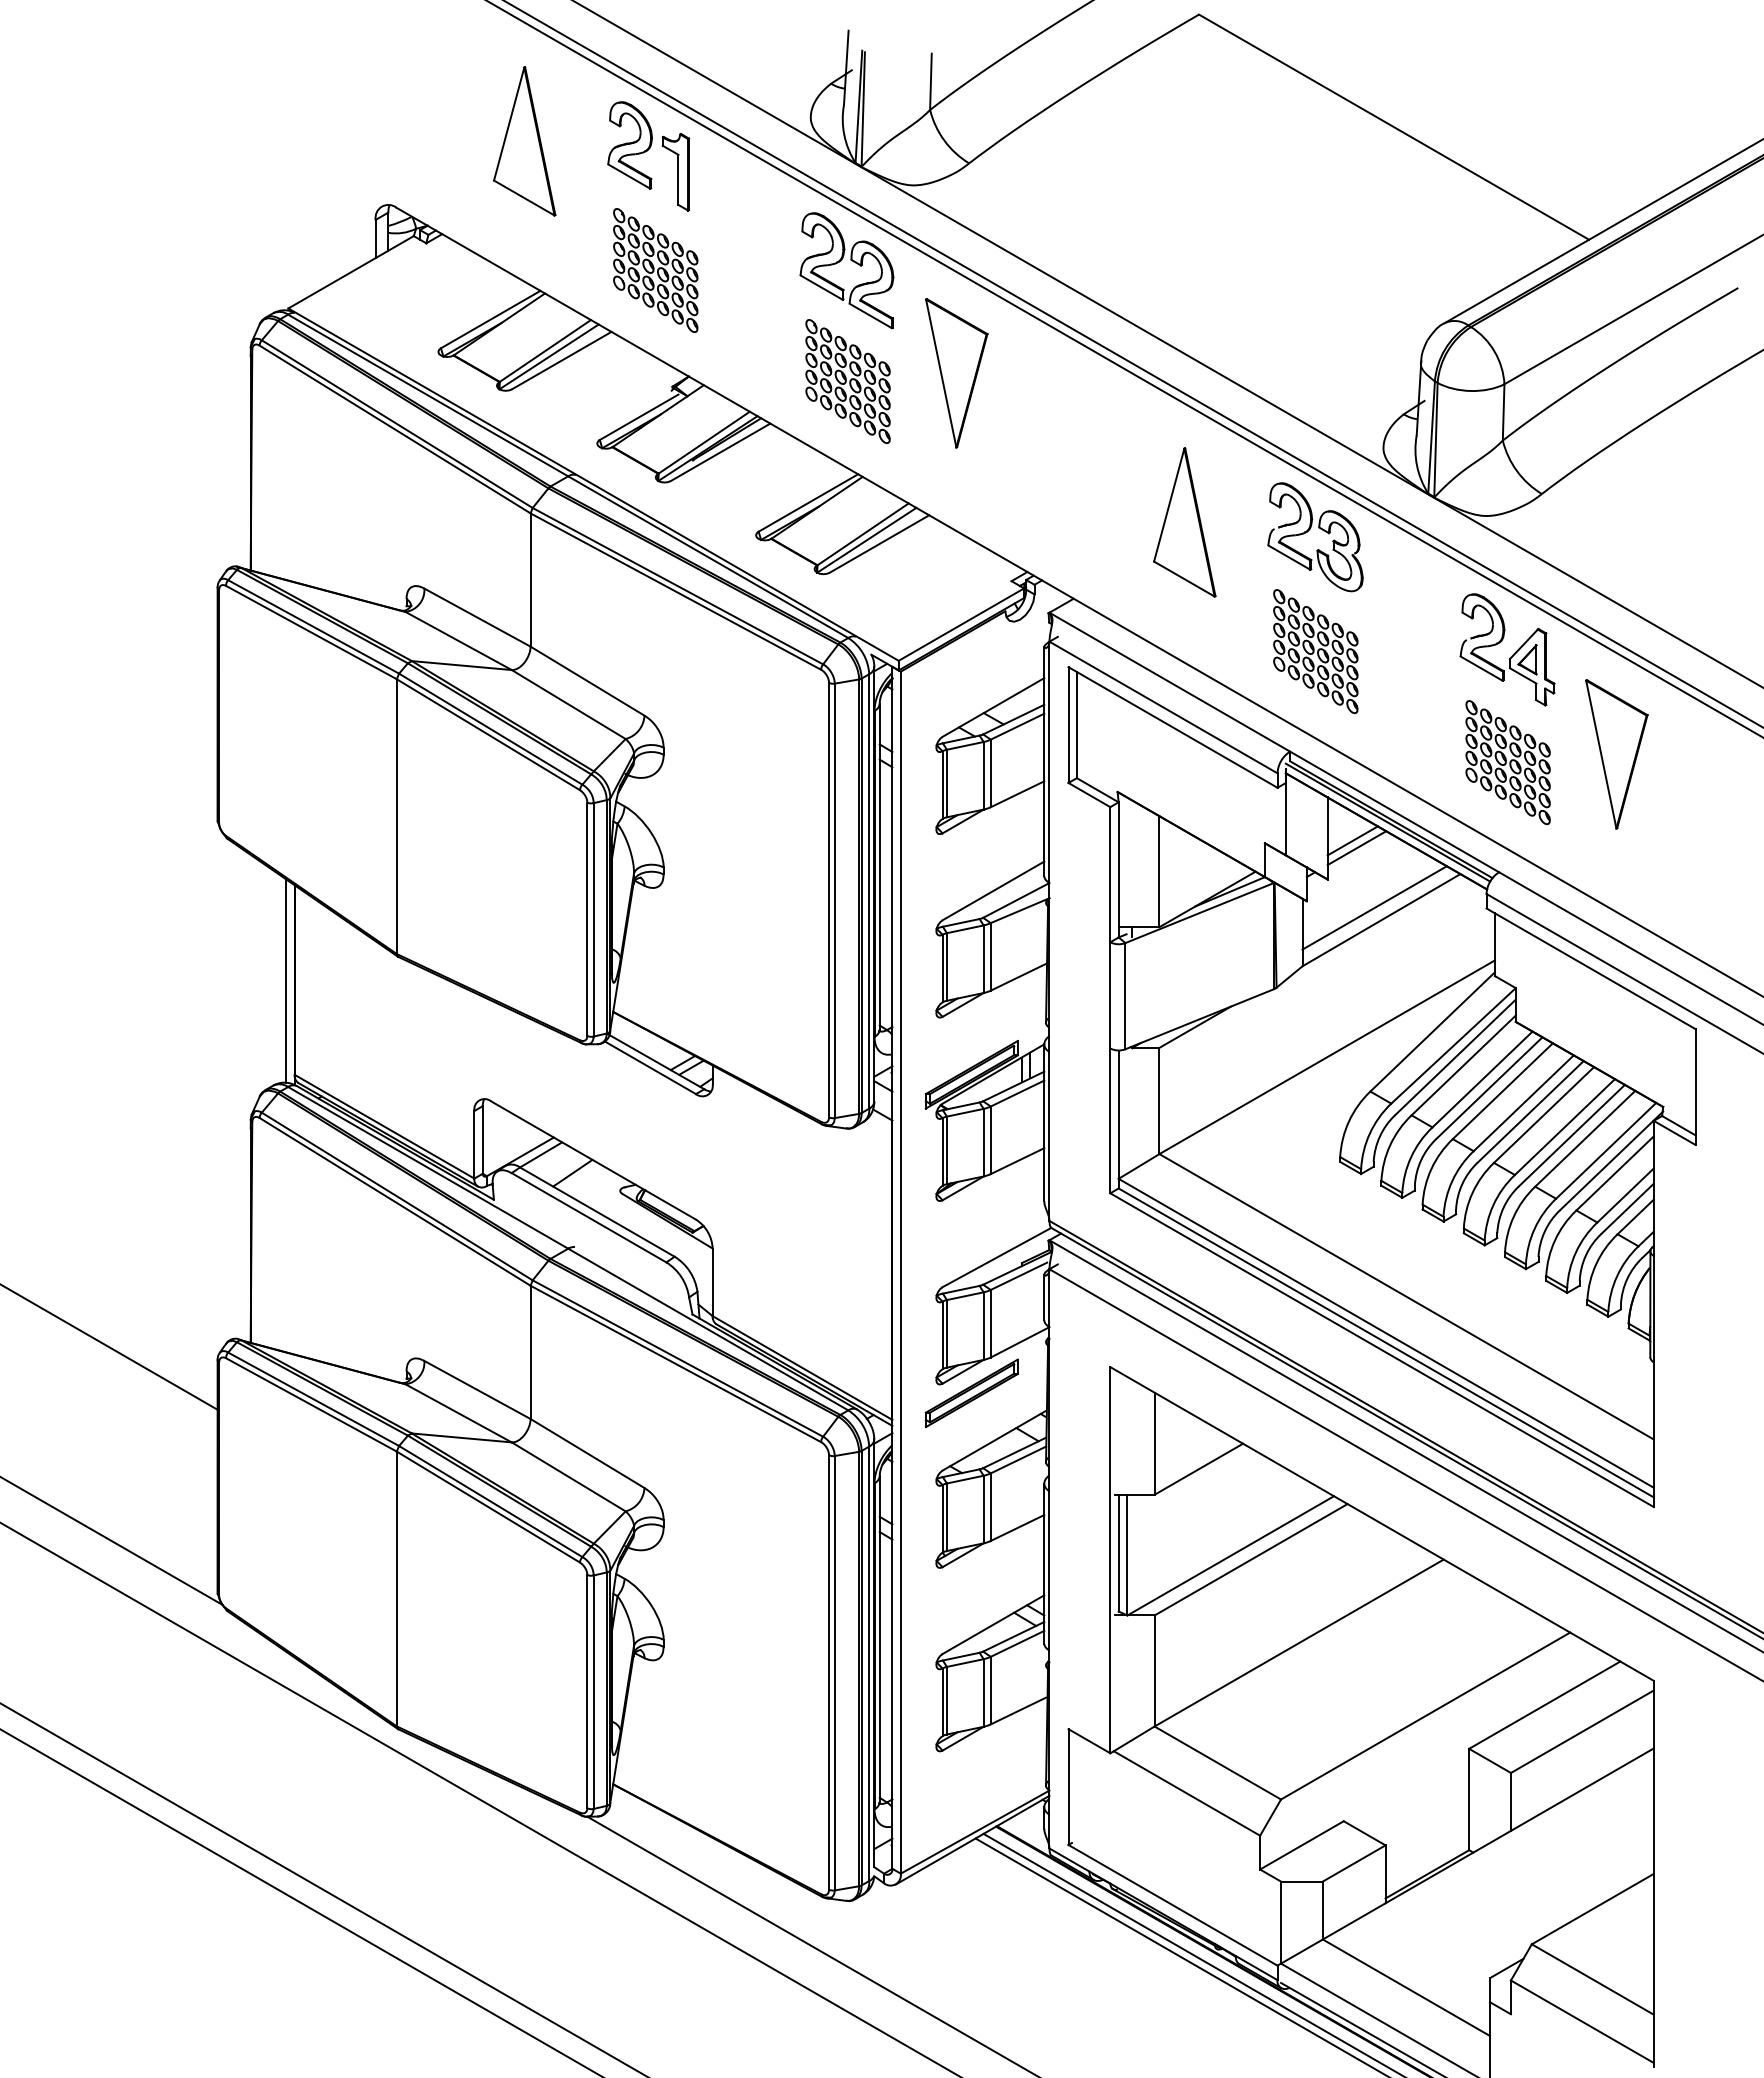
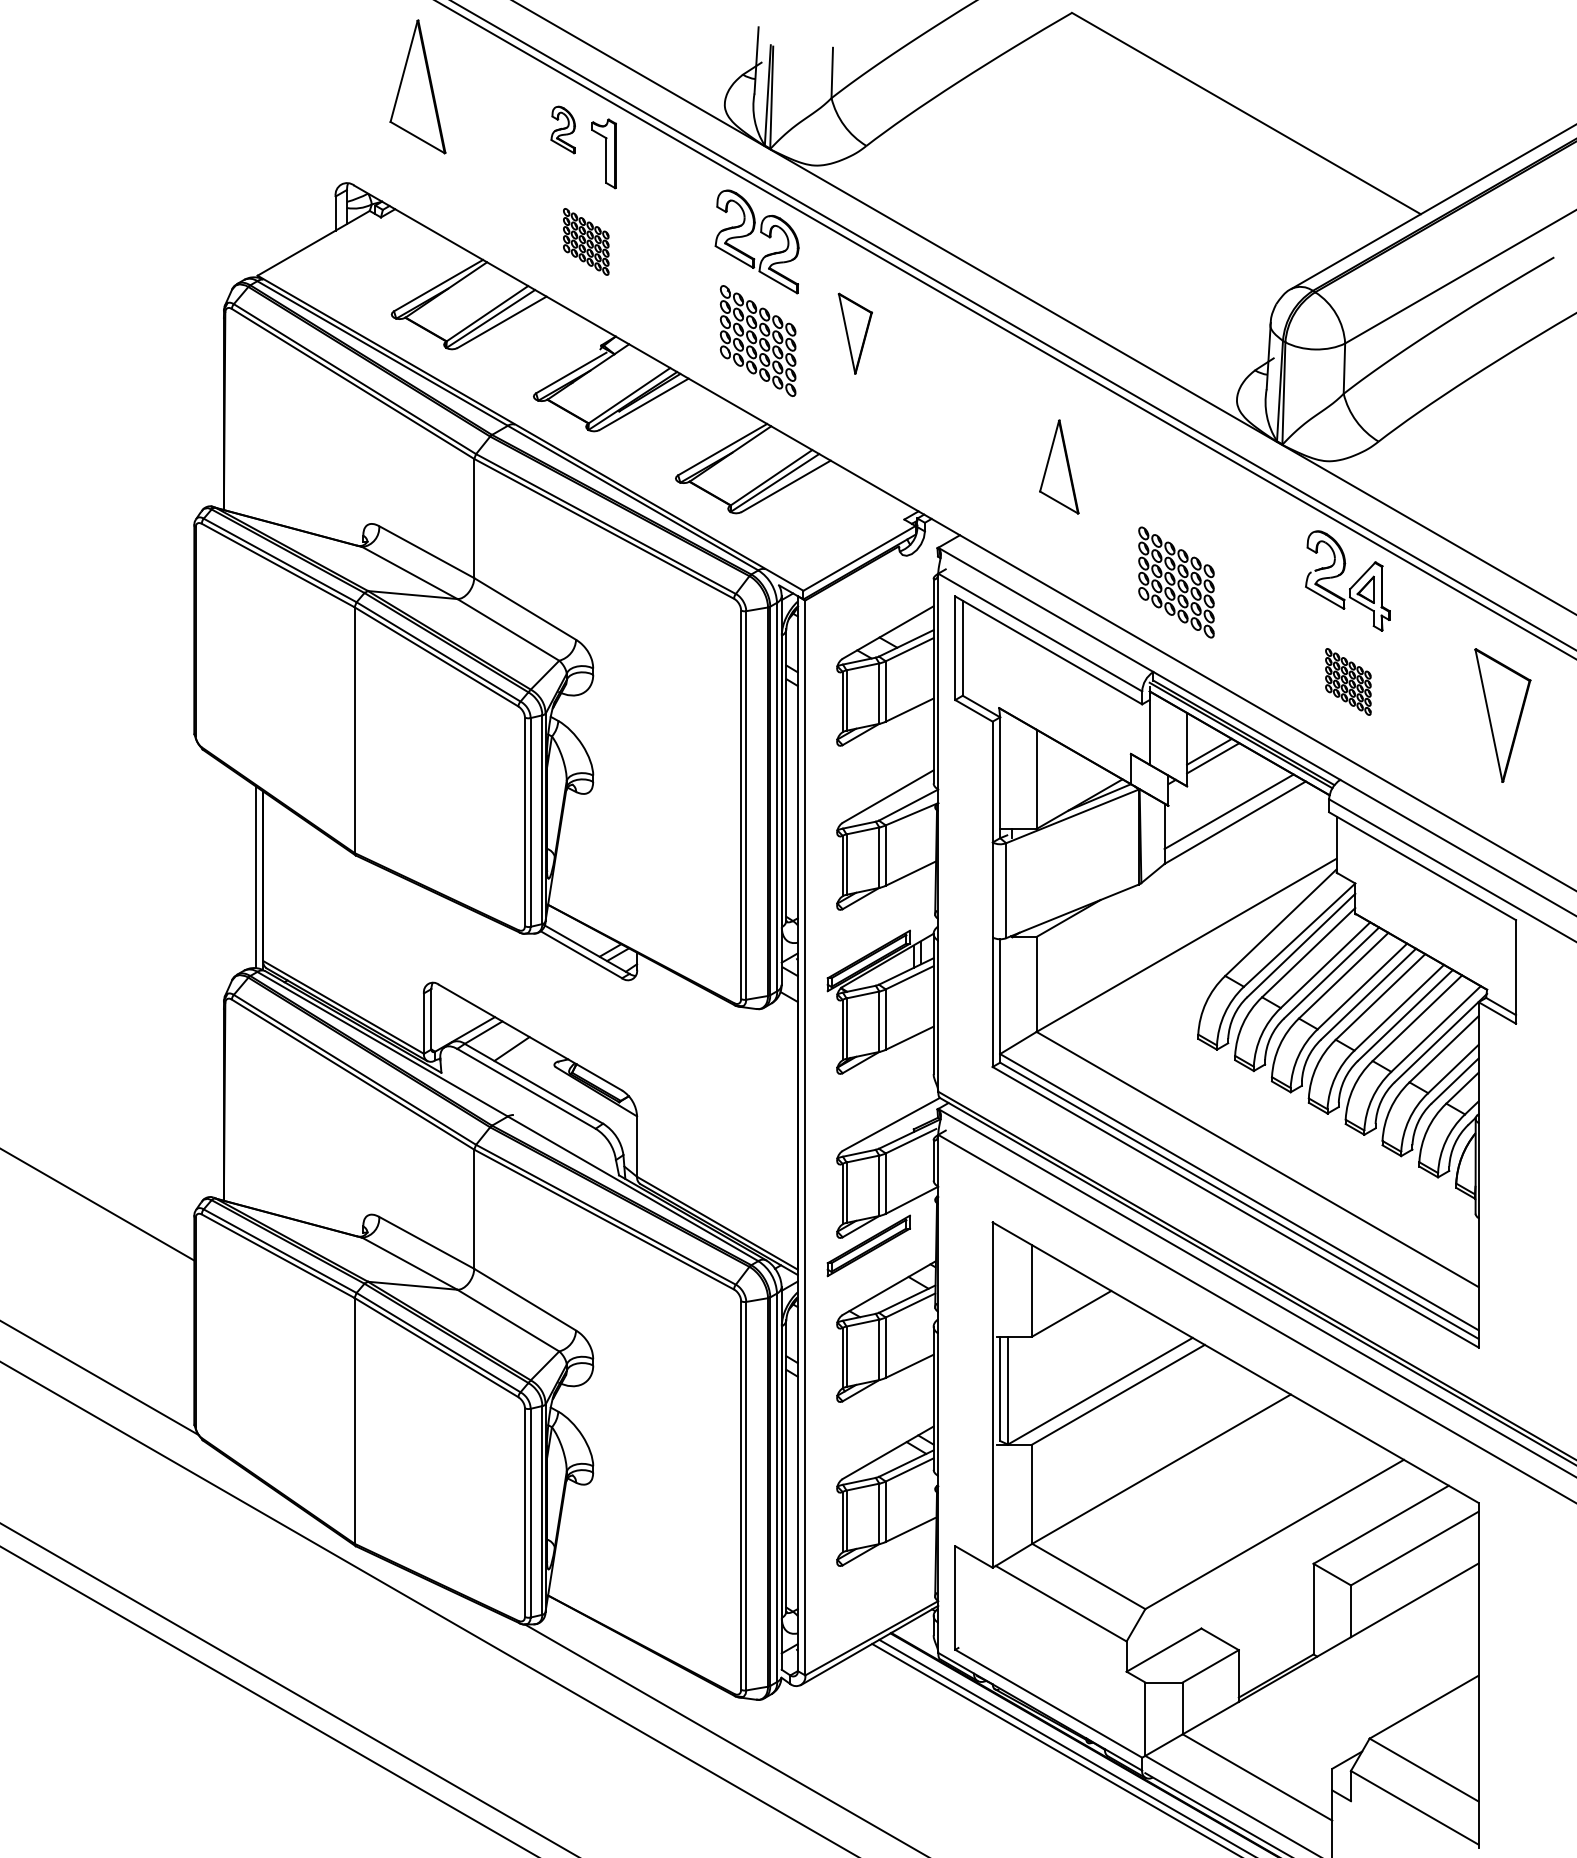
part: (524, 141) -> (417, 87), moved
part: (629, 145) -> (562, 129), size x0.6
part: (655, 270) -> (585, 241), size x0.6
part: (956, 373) -> (855, 333), size x0.6
part: (1184, 522) -> (1059, 467), size x0.7
part: (1309, 530) -> (1170, 474), removed
part: (1616, 754) -> (1502, 715), moved
part: (1507, 762) -> (1347, 681), size x0.6

